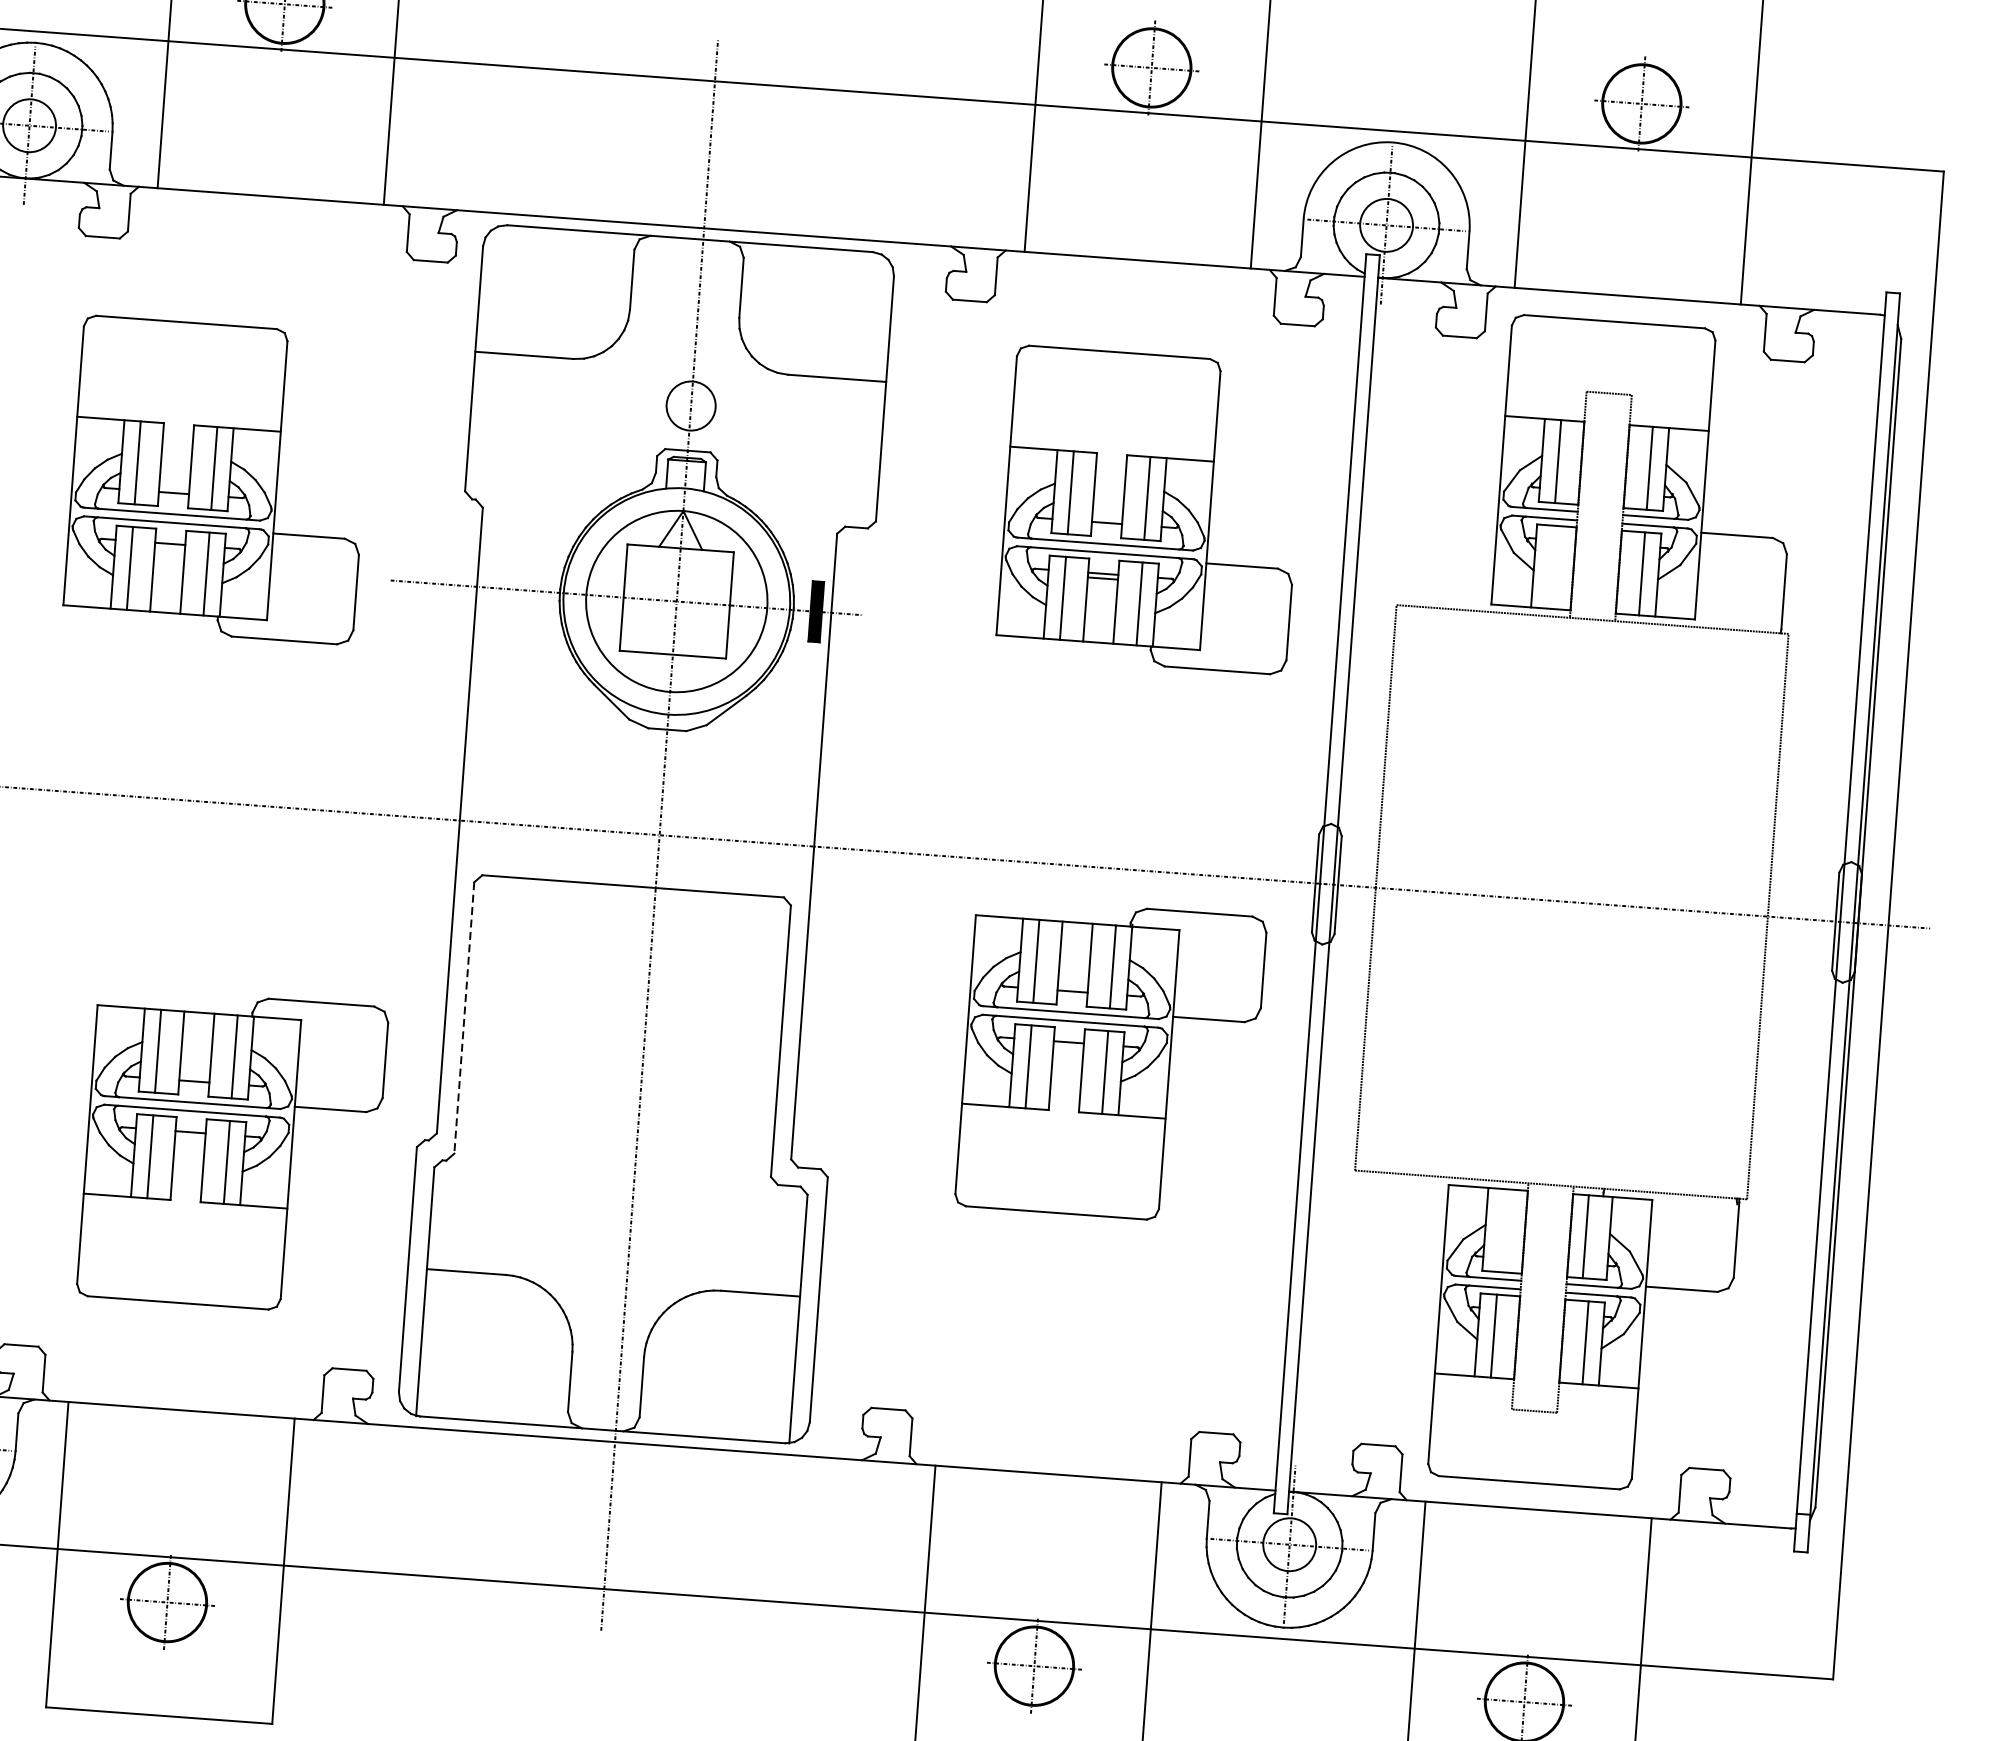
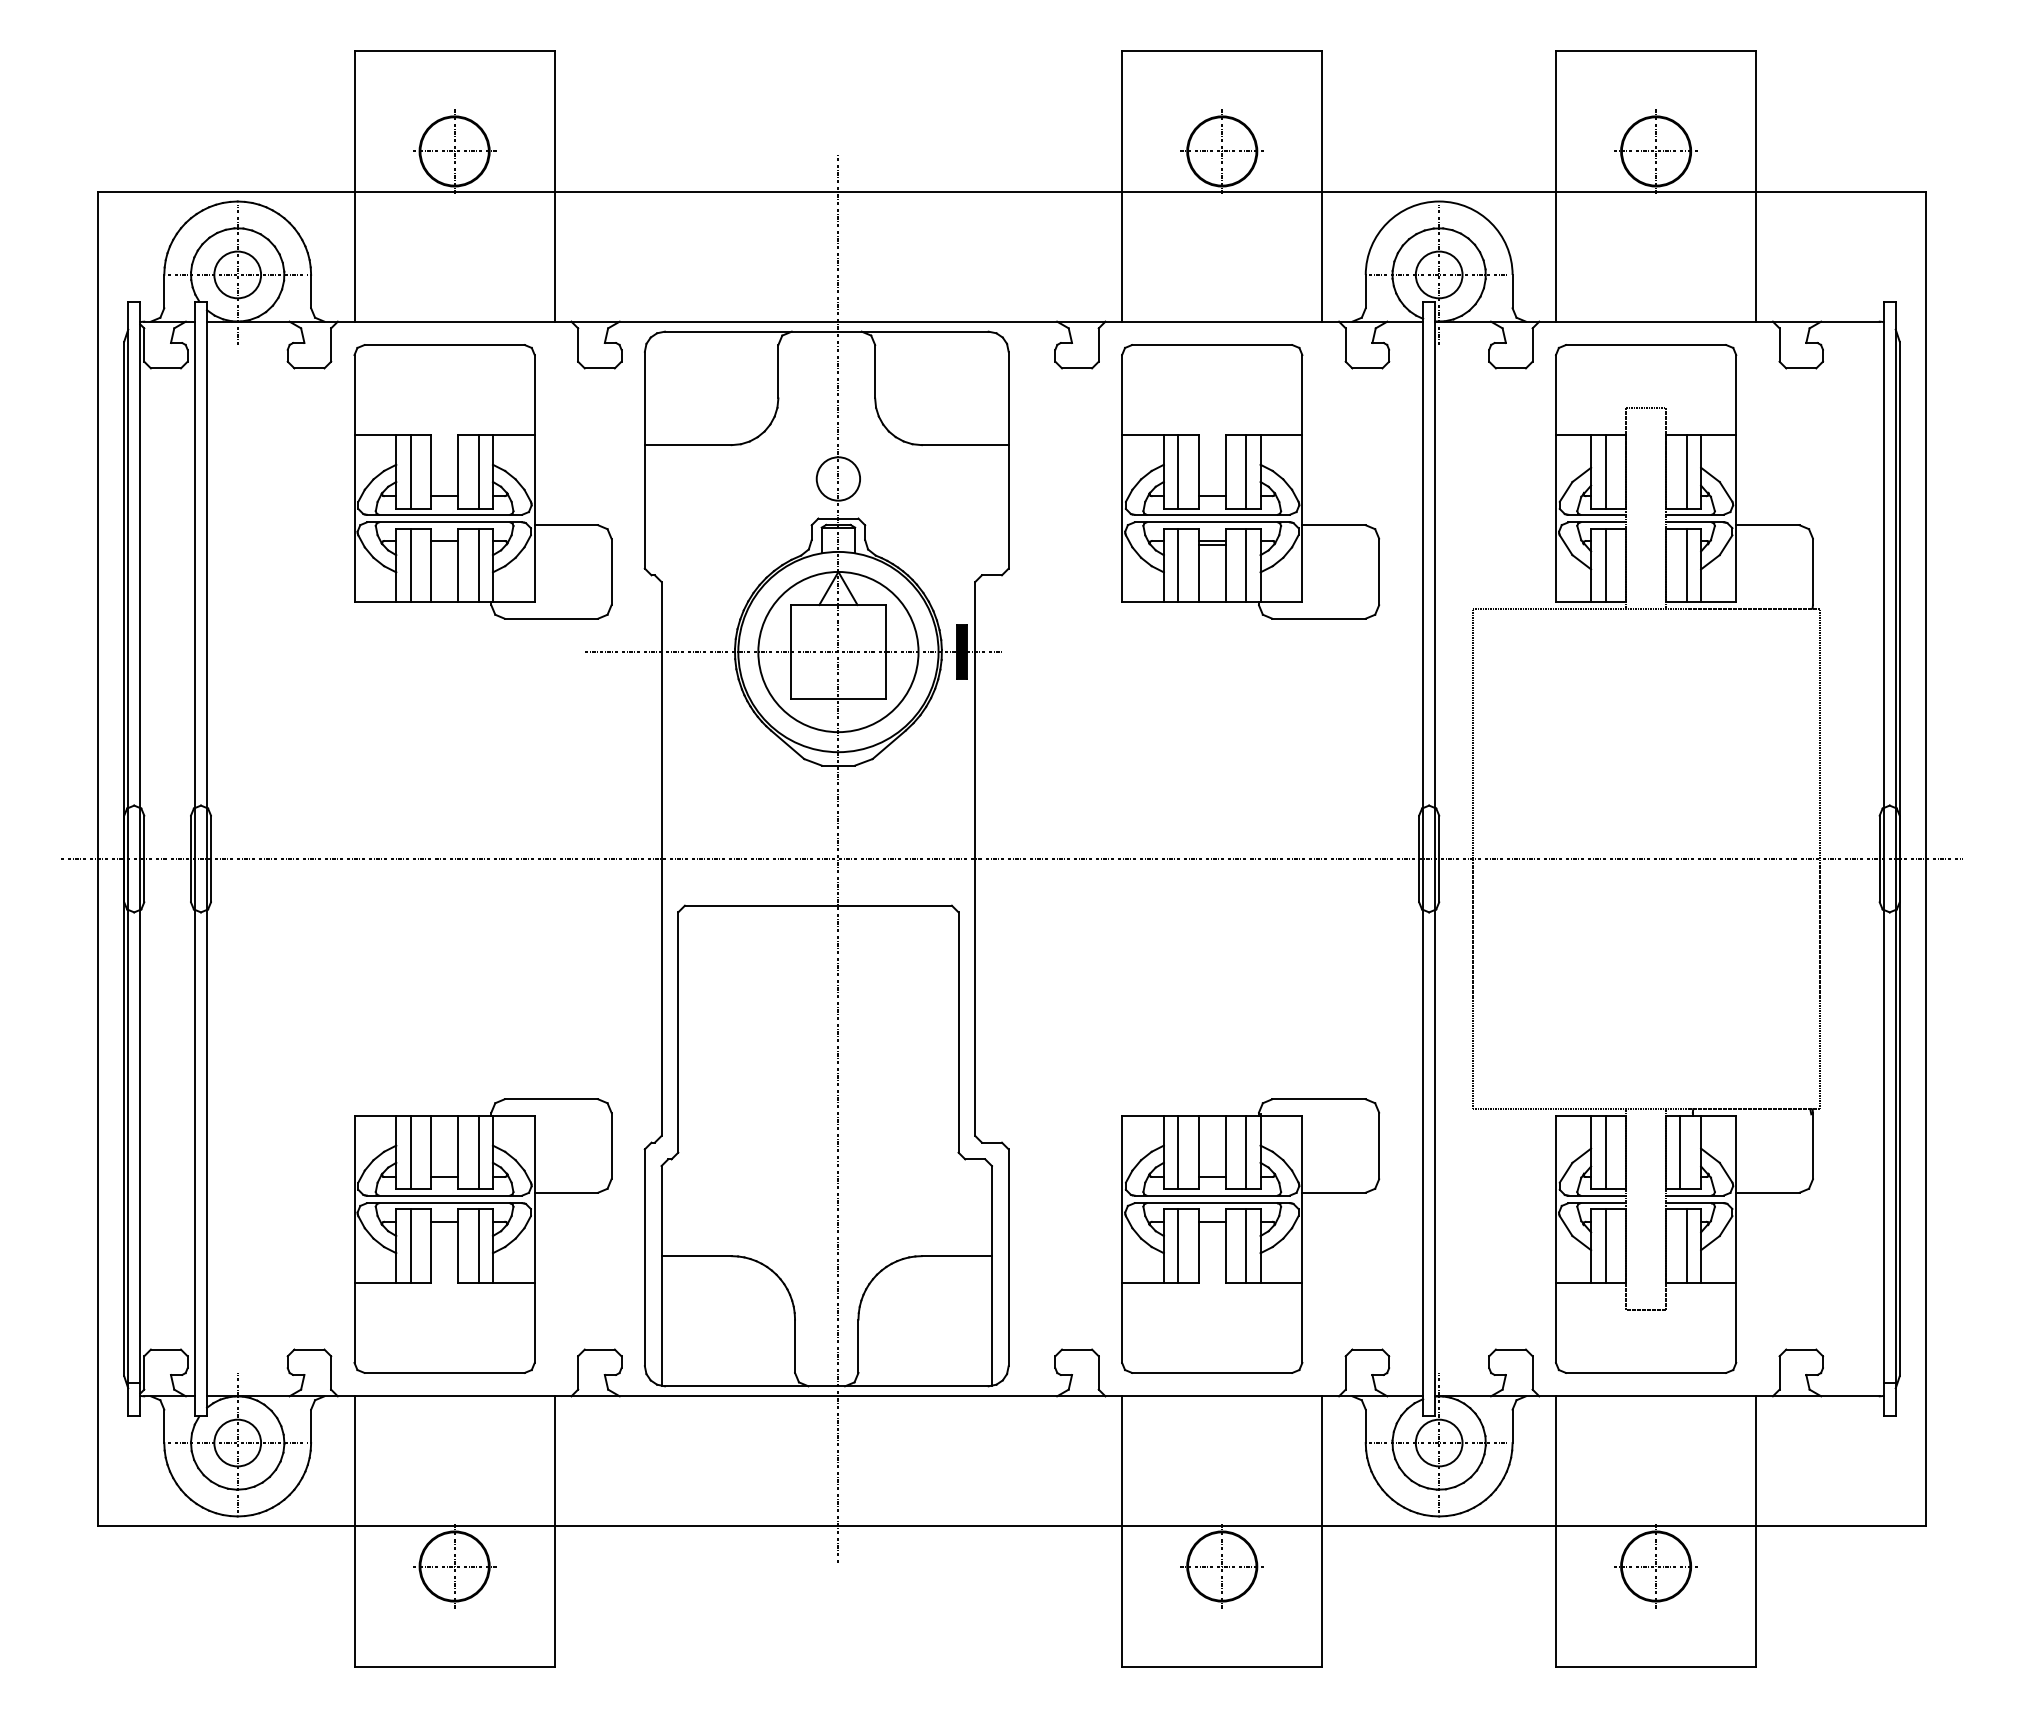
part: (217, 479) -> (482, 481), moved
part: (1151, 509) -> (1250, 481), moved
line: (1550, 567) -> (1605, 565), added
line: (464, 1019) -> (678, 1033), dashed -> solid
part: (1110, 1060) -> (1250, 1235), moved
part: (232, 1150) -> (482, 1235), moved
line: (1501, 1230) -> (1605, 1152), added

